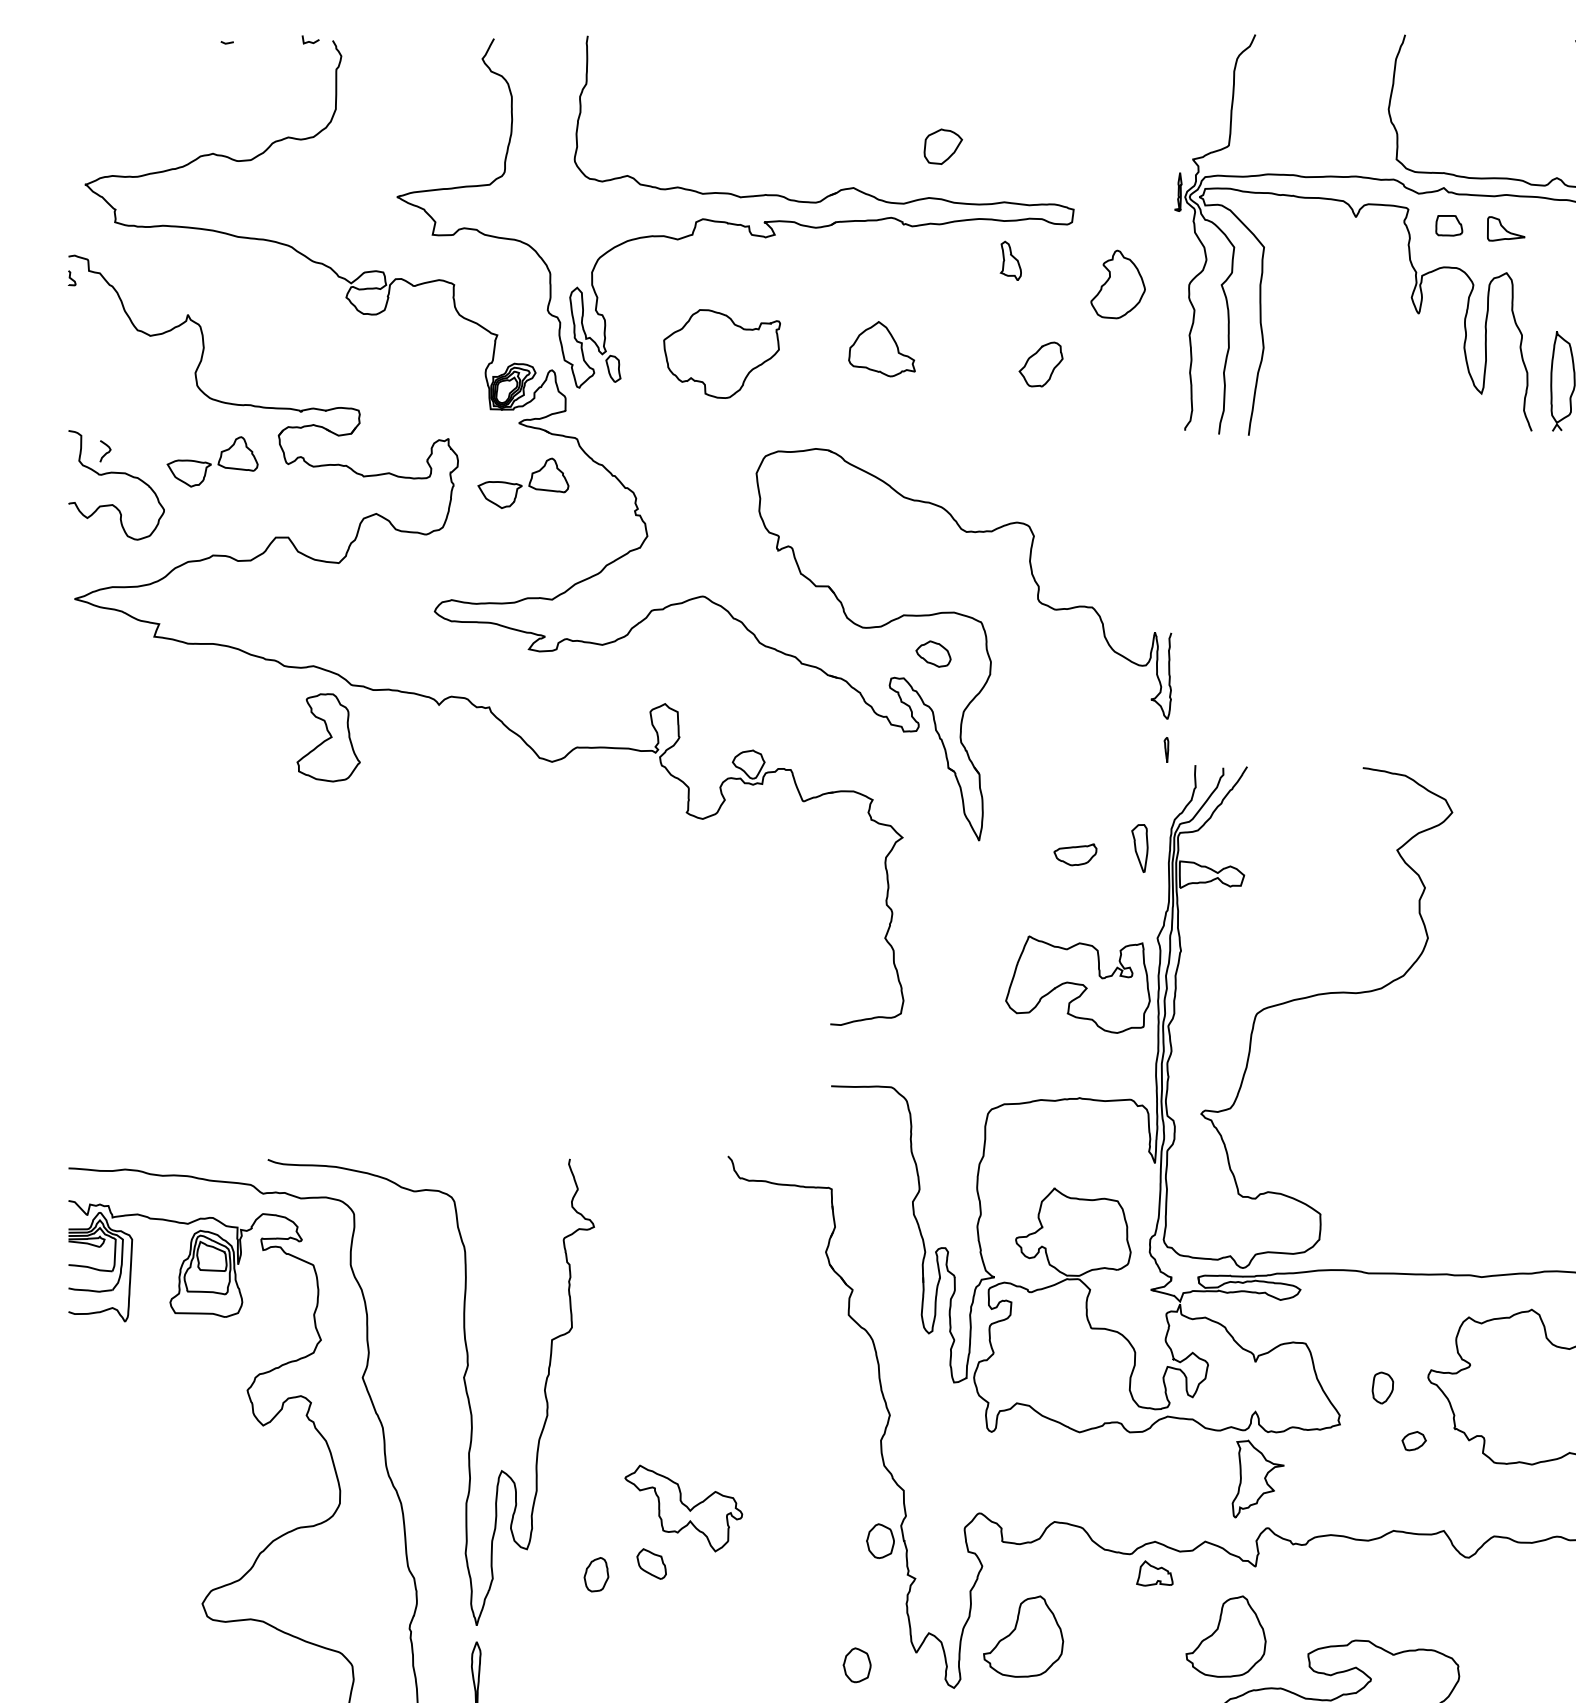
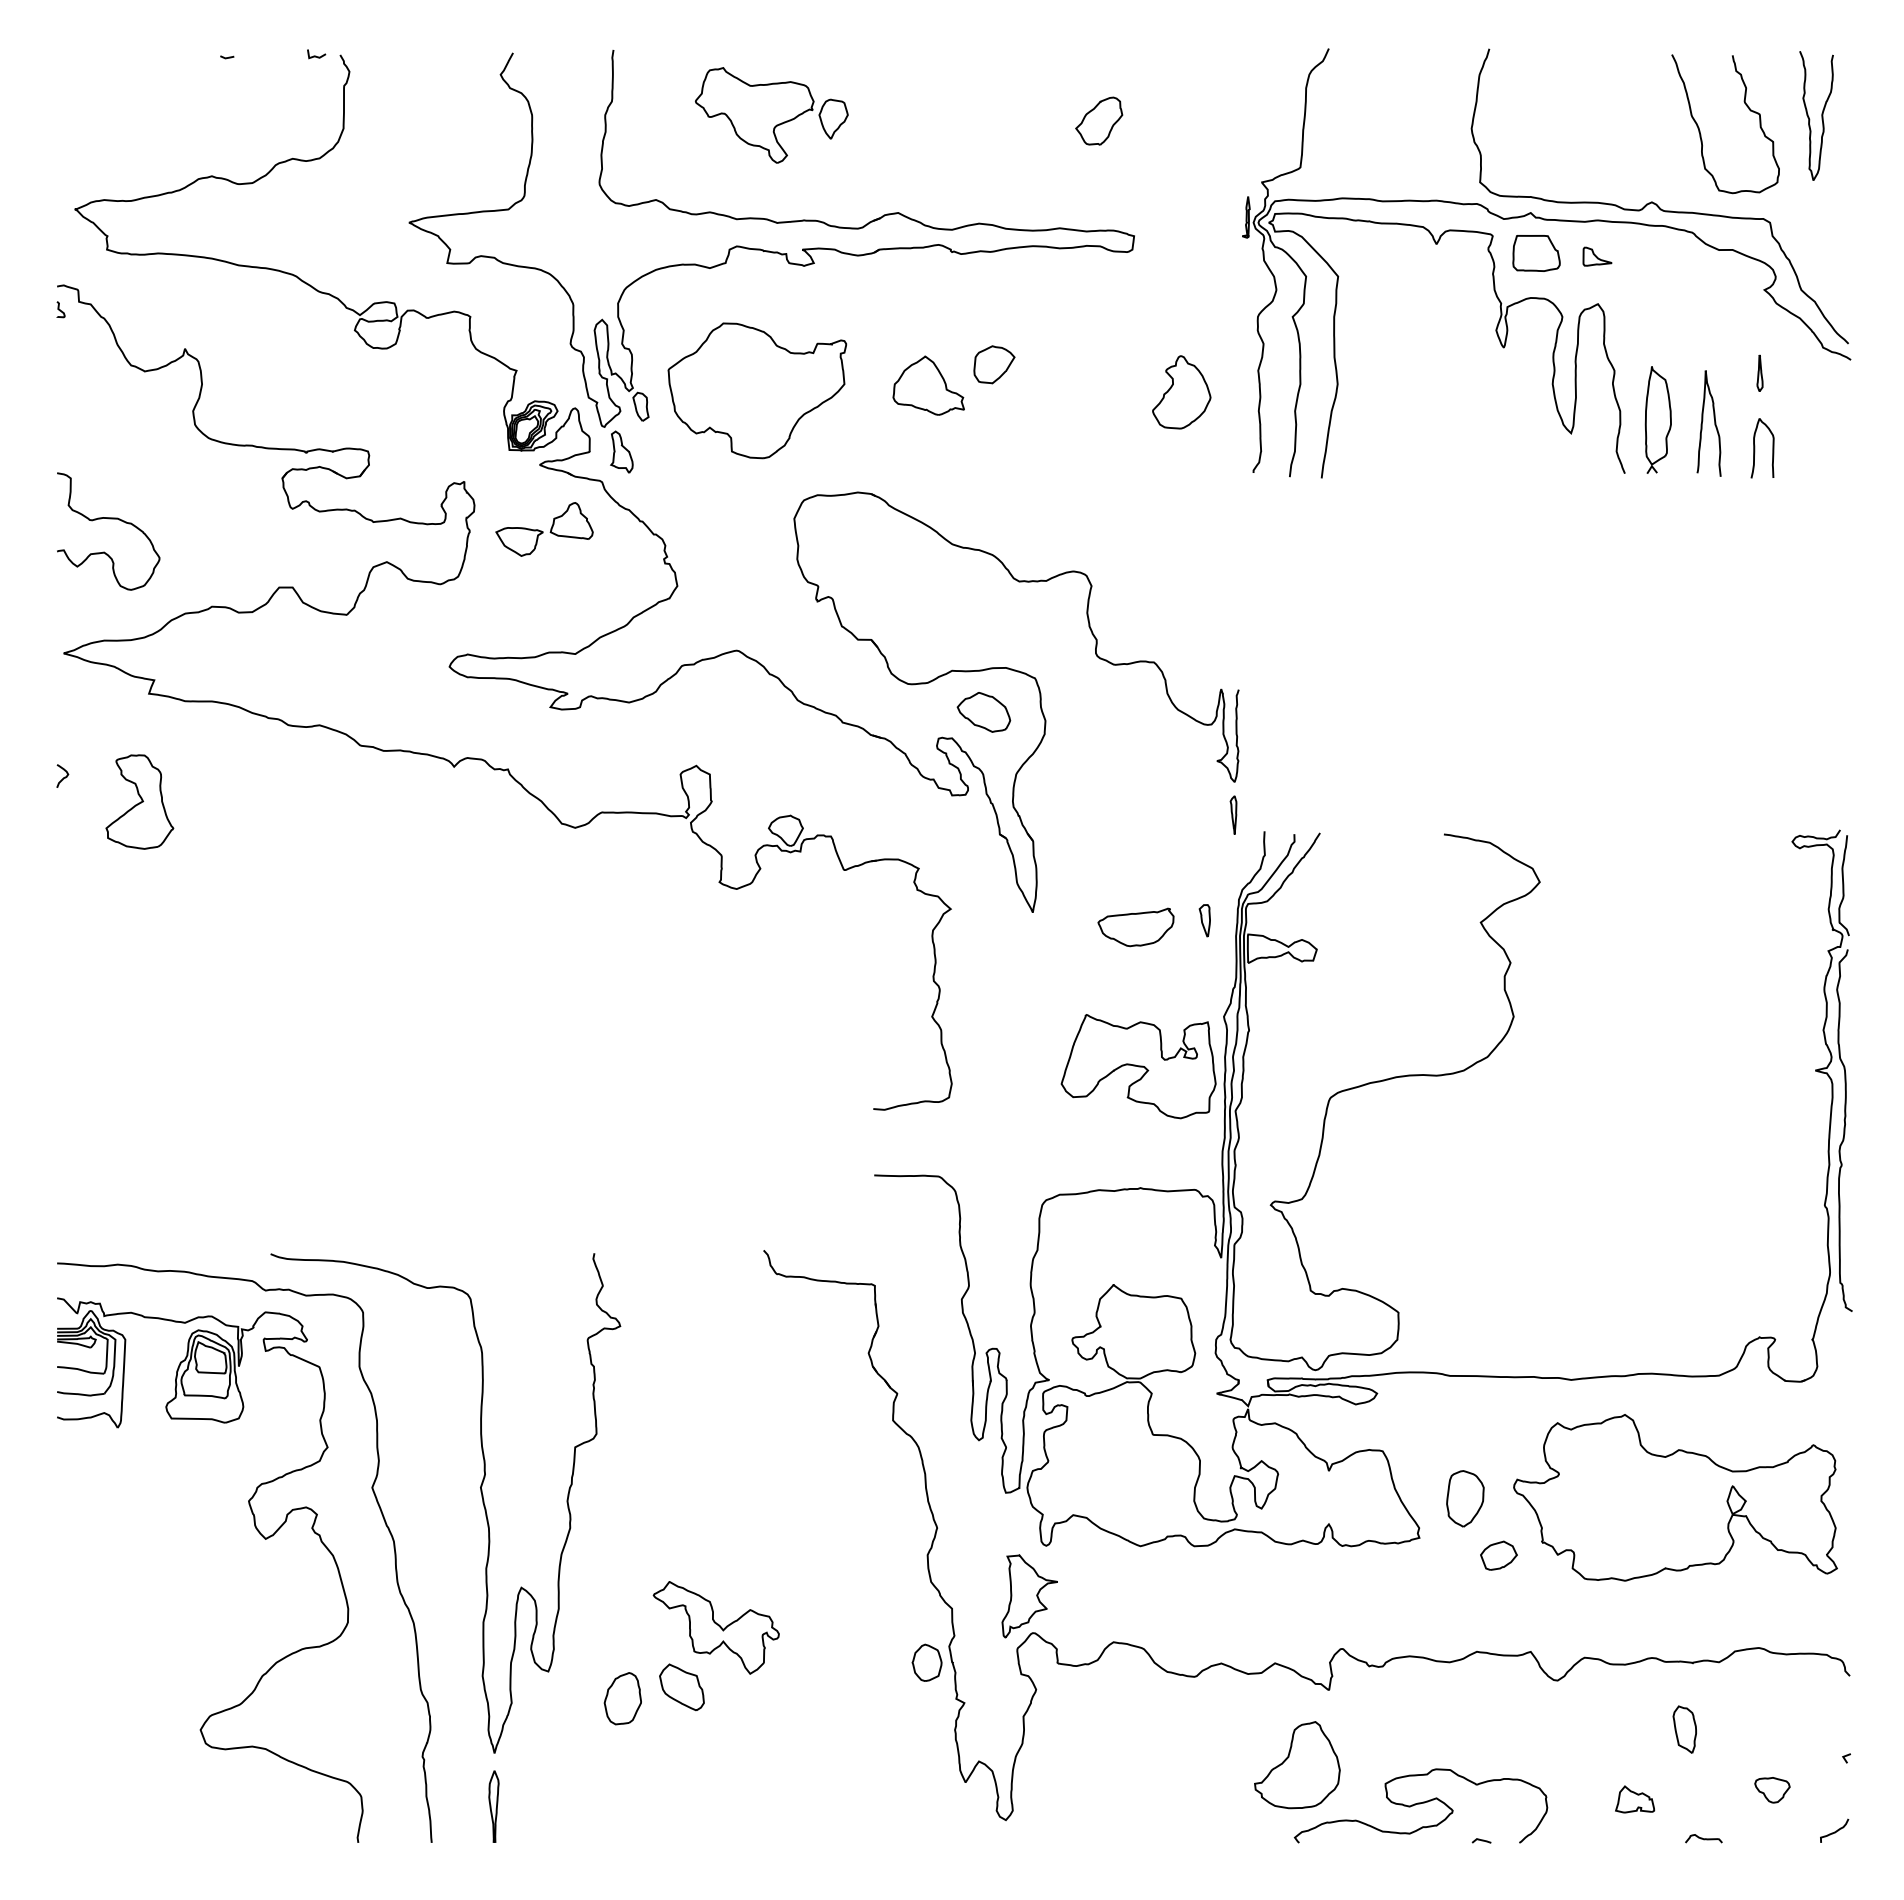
part: (735, 97) -> (771, 115), added
part: (943, 146) -> (994, 364), moved
part: (1449, 225) -> (1536, 253), size x1.67
part: (1506, 228) -> (1597, 256), size x0.71
part: (1010, 260) -> (621, 451), moved
part: (1117, 284) -> (1181, 392), moved
part: (722, 353) -> (757, 390), size x1.43
part: (1041, 363) -> (1099, 120), moved
curve: (107, 451) -> (64, 776), moved
part: (212, 461) -> (211, 506), removed
part: (933, 654) -> (983, 712), size x1.43
part: (328, 737) -> (139, 801), moved
part: (1166, 749) -> (1233, 814), size x1.43
part: (1139, 848) -> (1204, 920), size x0.62
part: (1074, 854) -> (1135, 927), size x1.67
part: (1382, 1387) -> (1465, 1498), size x1.67
part: (1413, 1440) -> (1498, 1555), size x1.43
part: (1257, 1479) -> (1029, 1596), moved
part: (651, 1564) -> (681, 1687), size x1.43
part: (1155, 1573) -> (1635, 1799), moved
part: (596, 1574) -> (622, 1698), size x1.43
part: (1023, 1636) -> (1080, 1765), removed
part: (856, 1664) -> (901, 1795), removed

